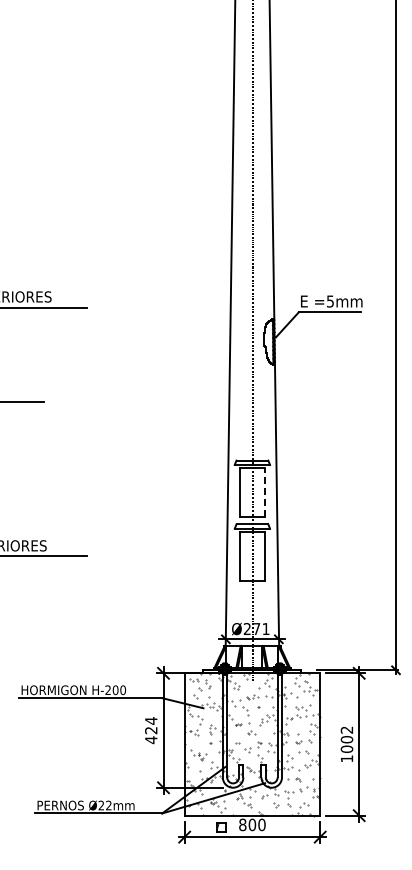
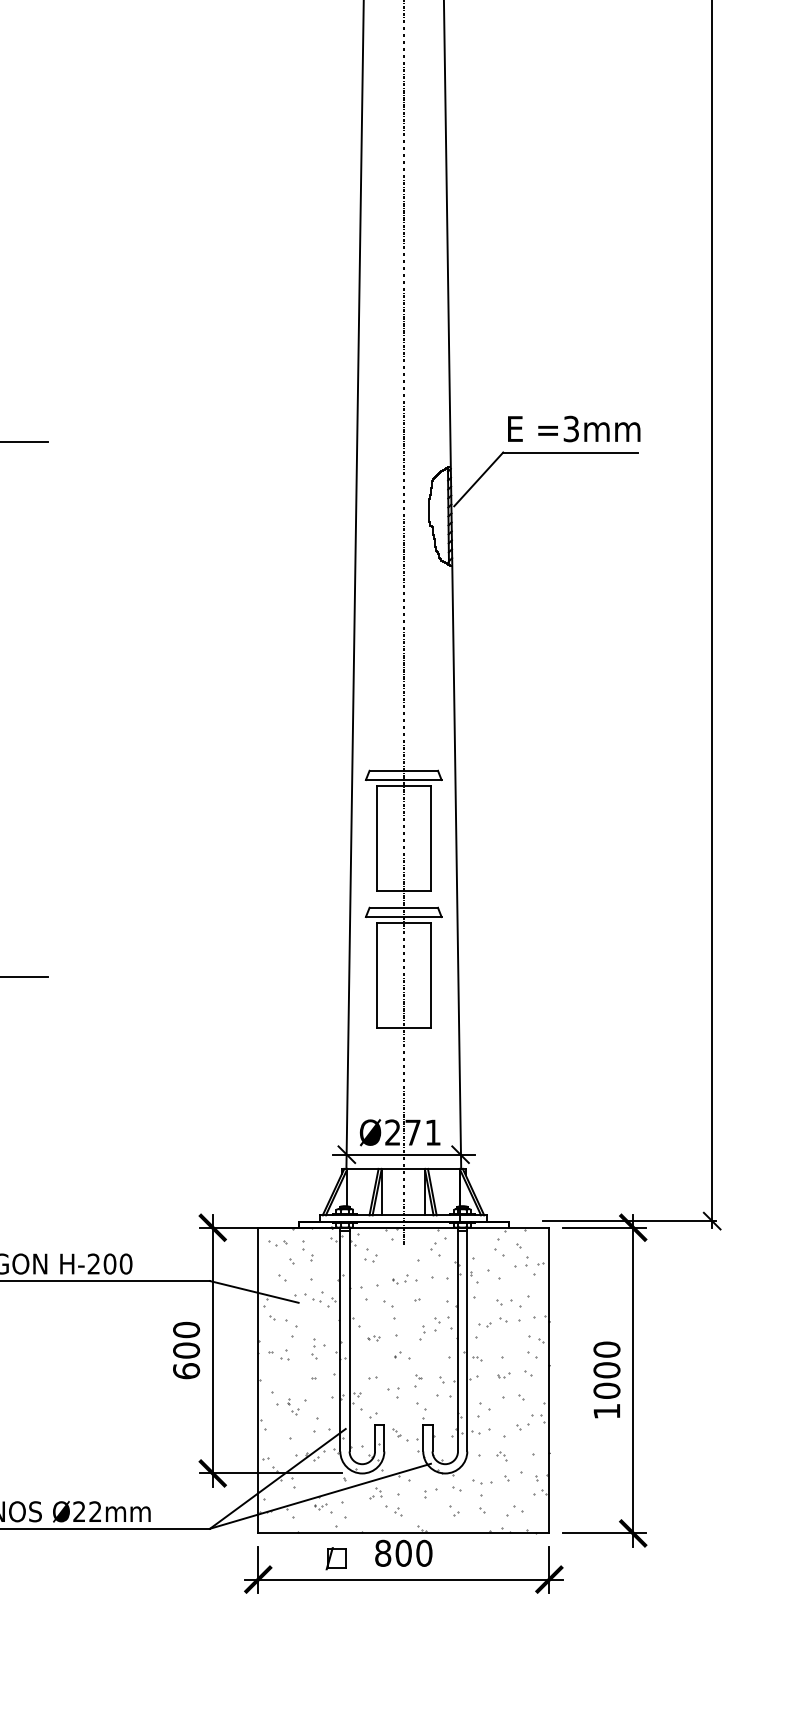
text: (330, 300) -> (571, 426), =5mm -> =3mm
line: (265, 492) -> (431, 839), dashed -> solid
text: (346, 729) -> (605, 1348), 1002 -> 1000
text: (151, 730) -> (187, 1350), 424 -> 600

